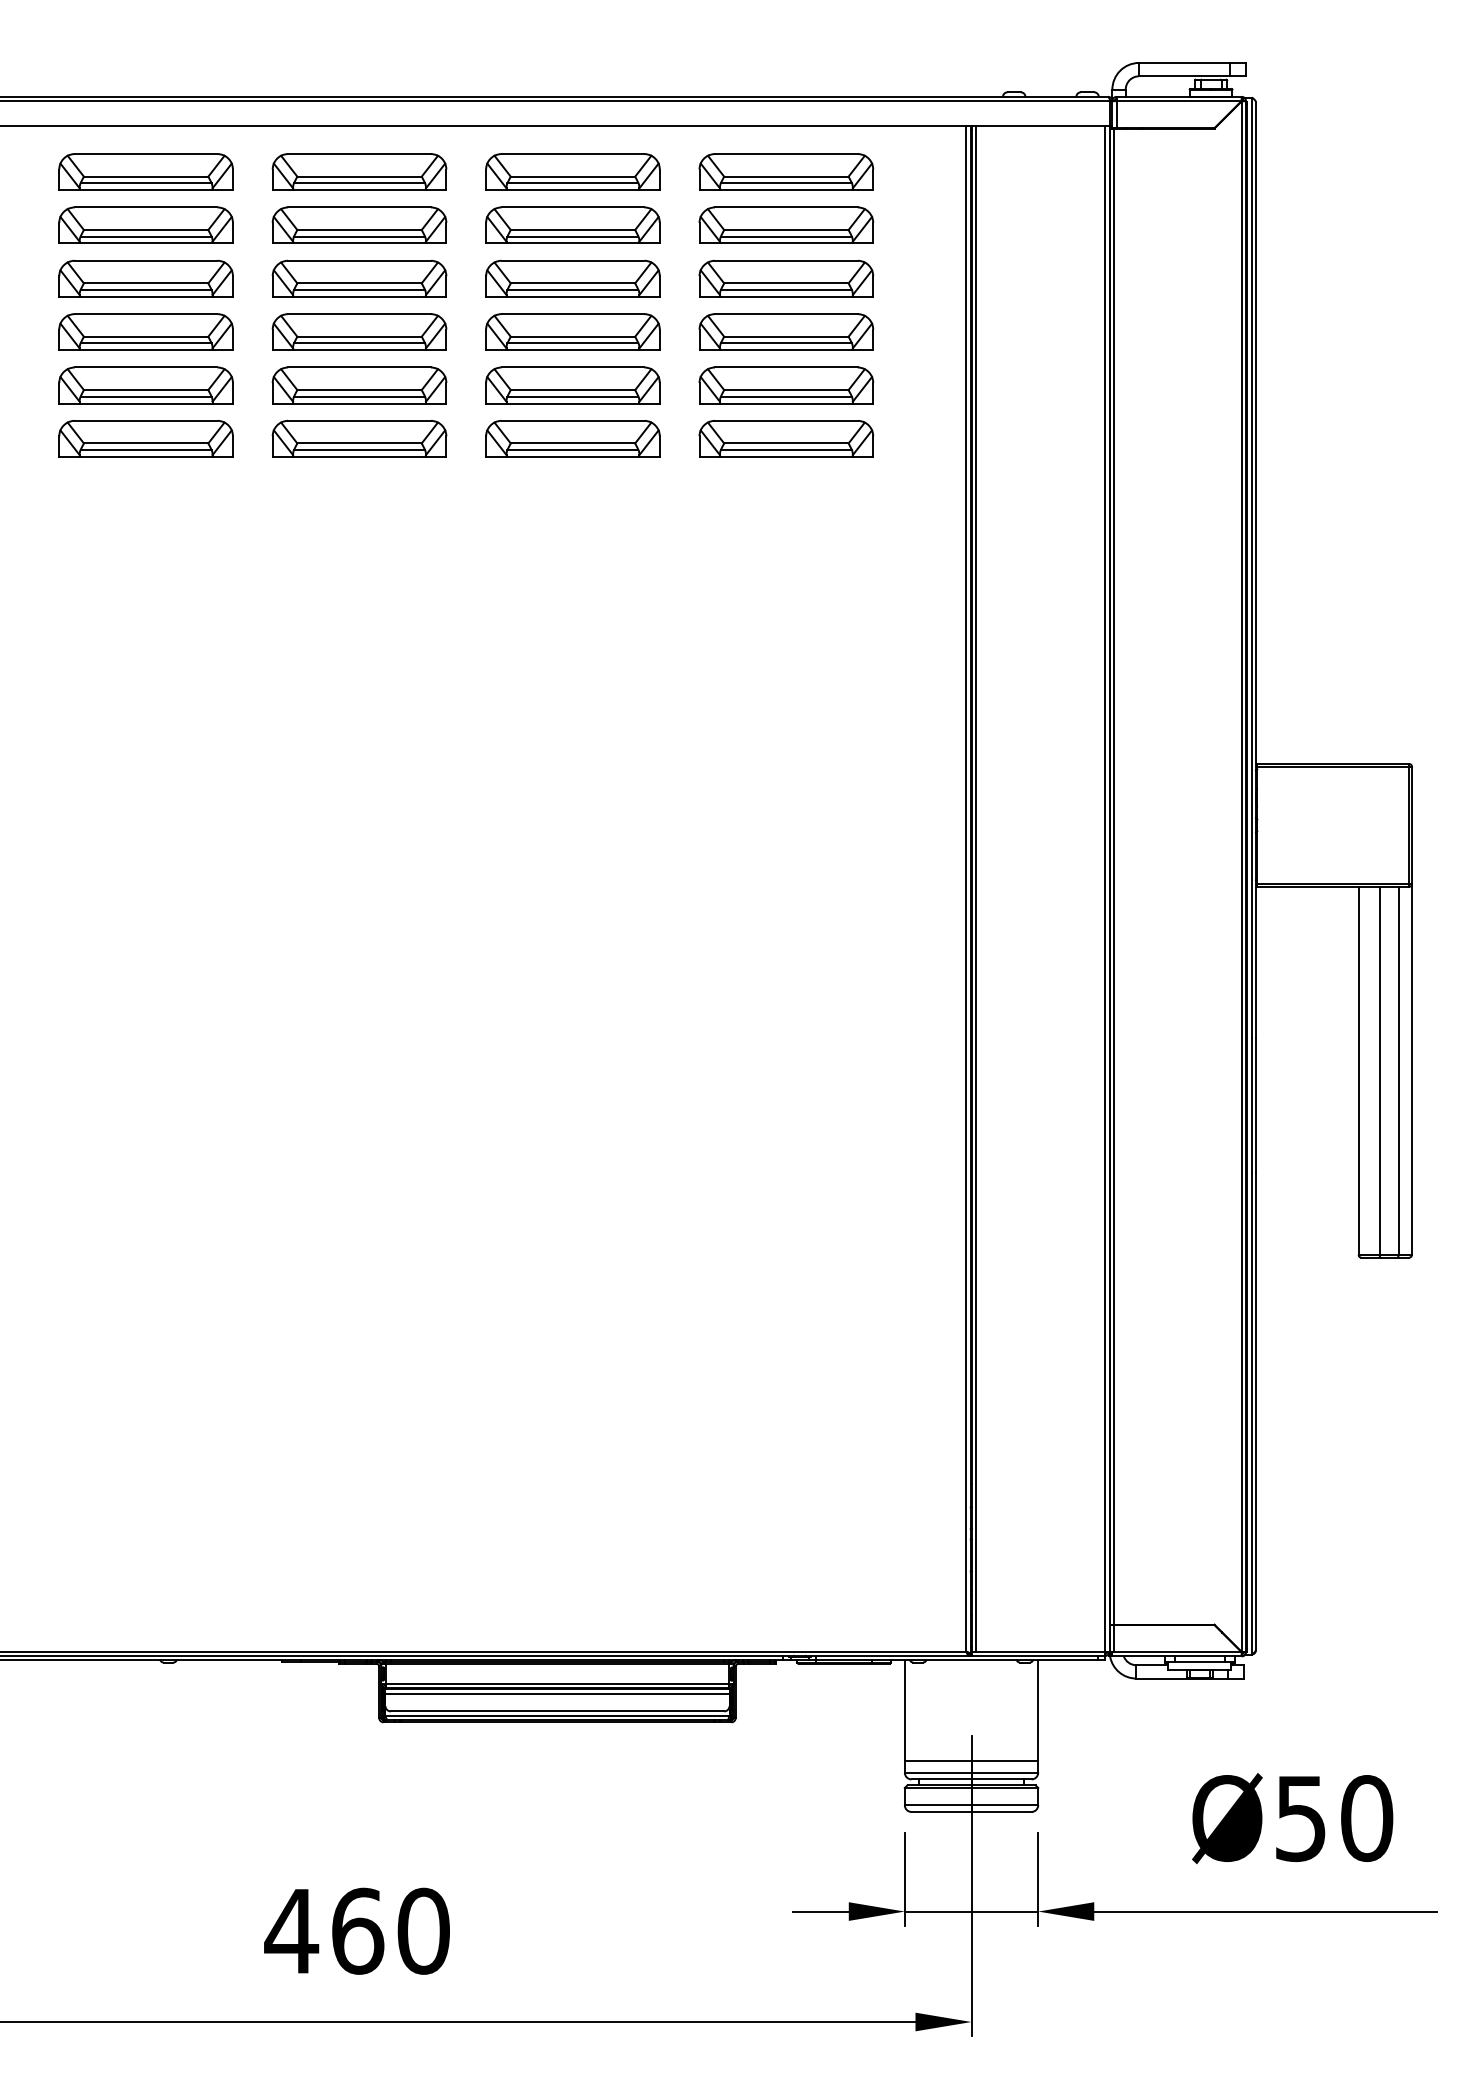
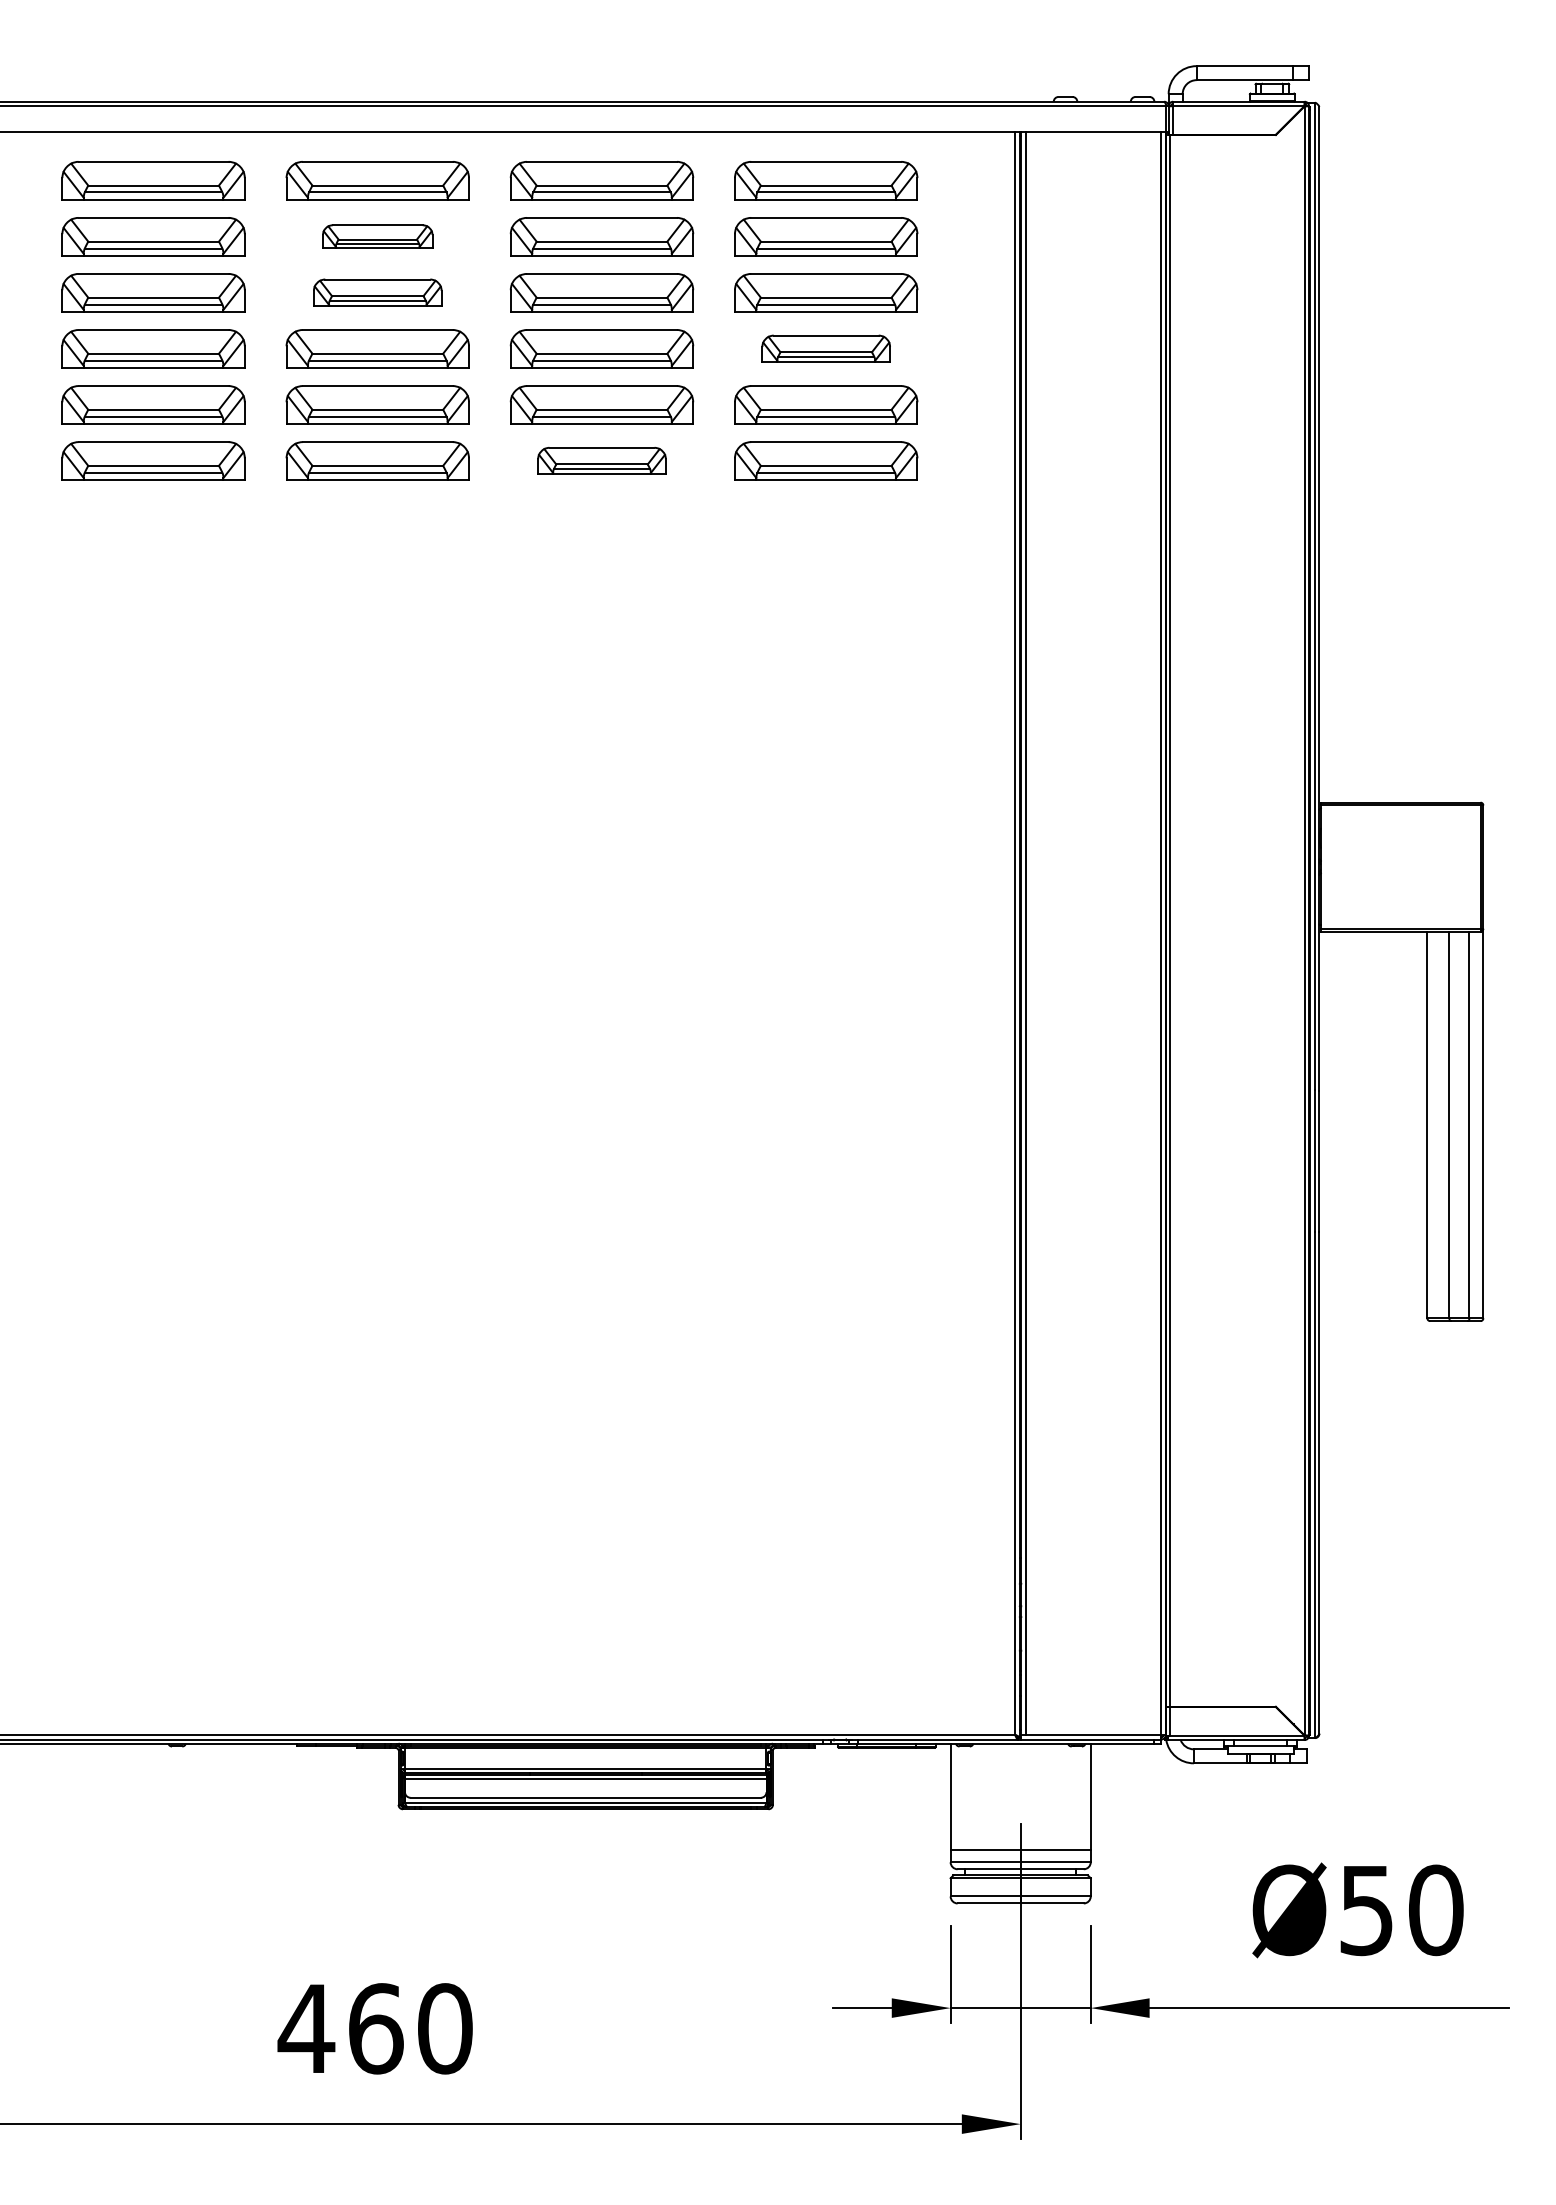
part: (359, 224) -> (377, 235), size x0.6
part: (359, 278) -> (377, 292), size x0.7
part: (786, 331) -> (826, 348), size x0.7
part: (572, 438) -> (601, 460), size x0.7

